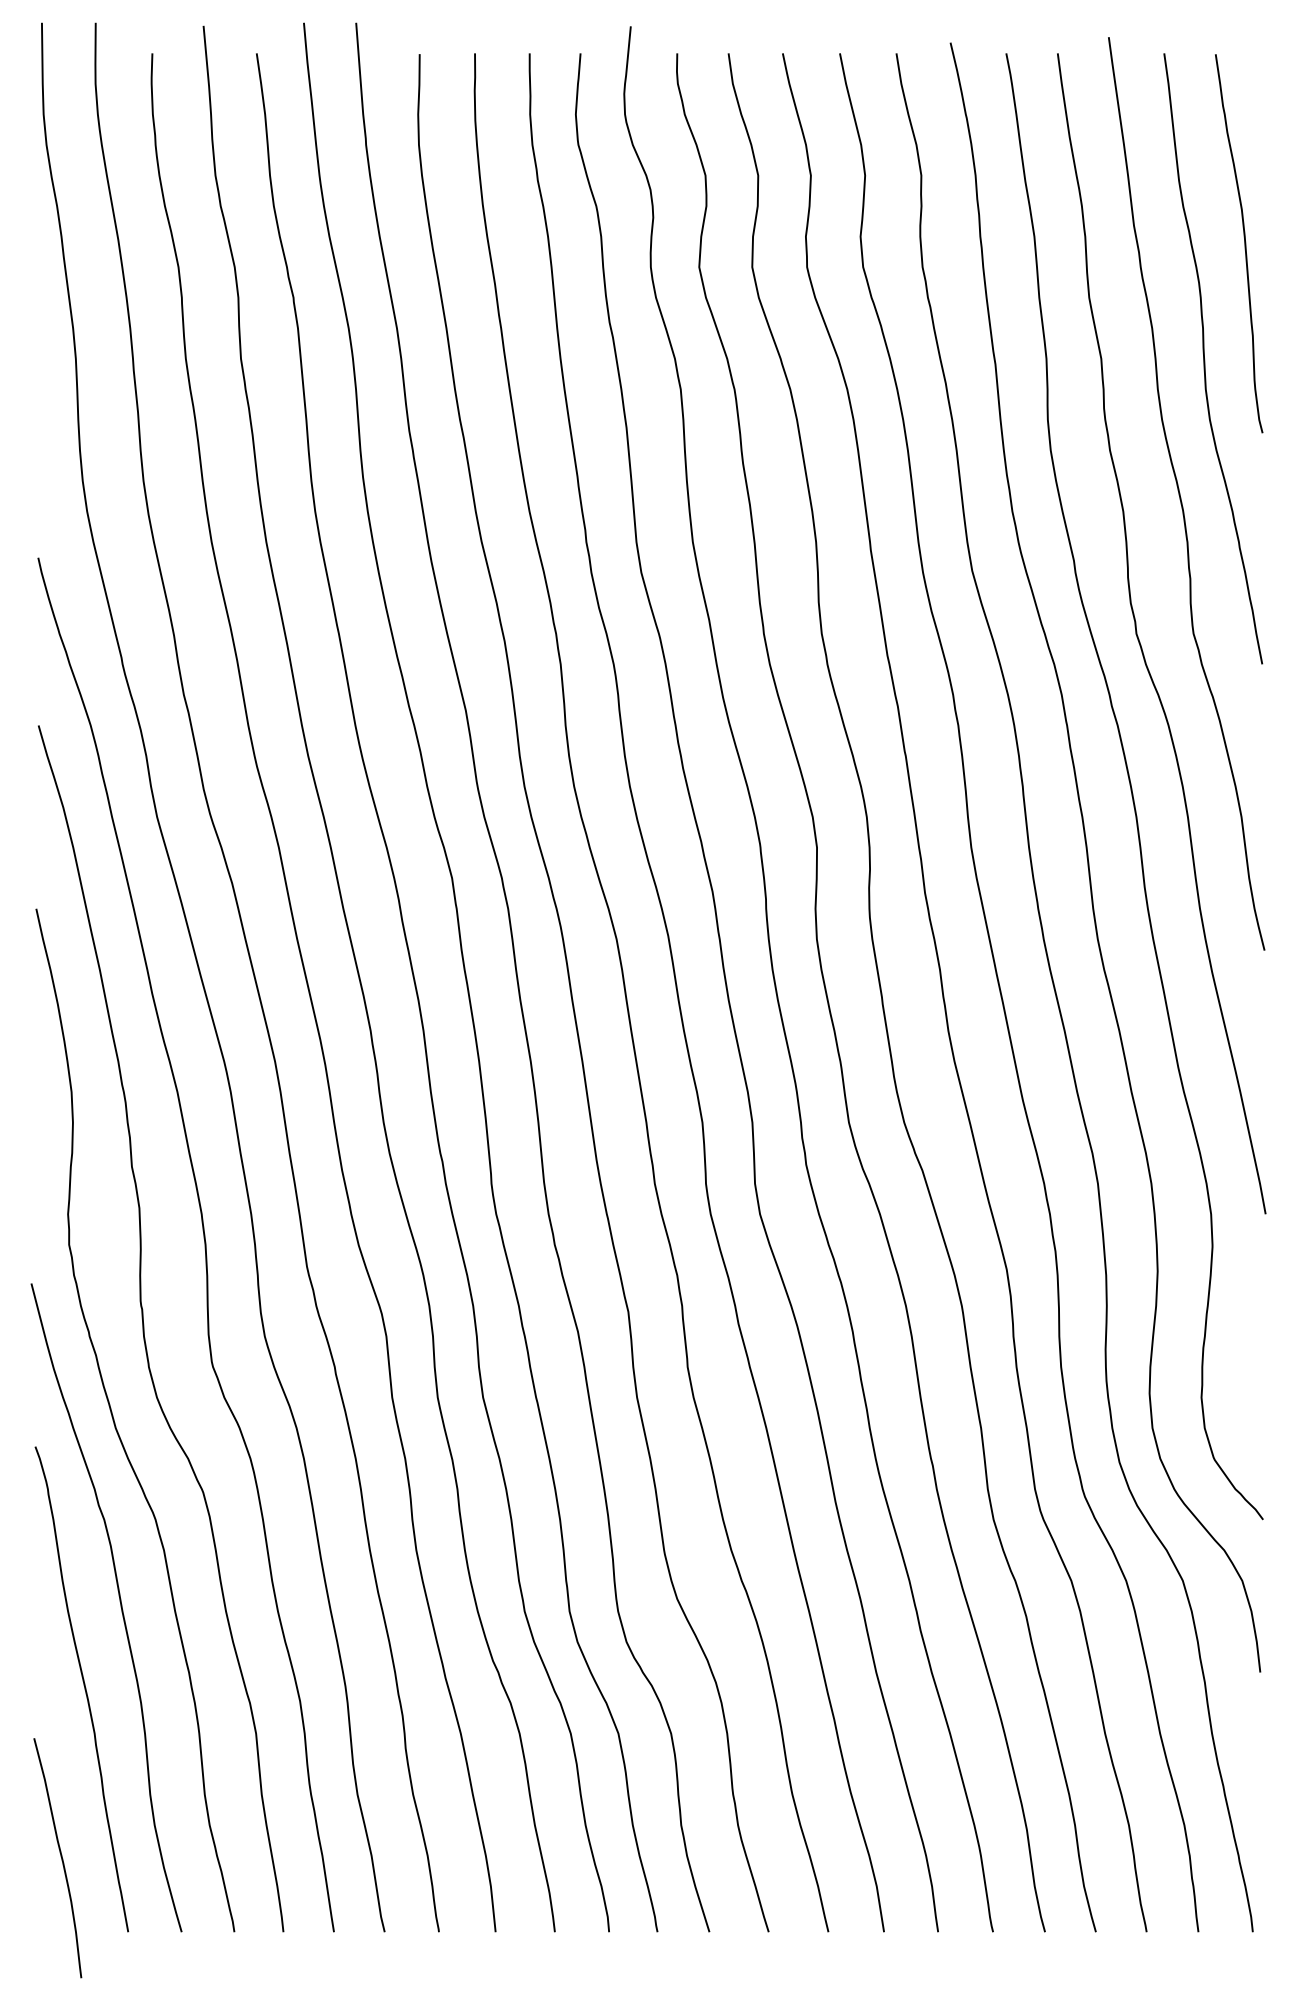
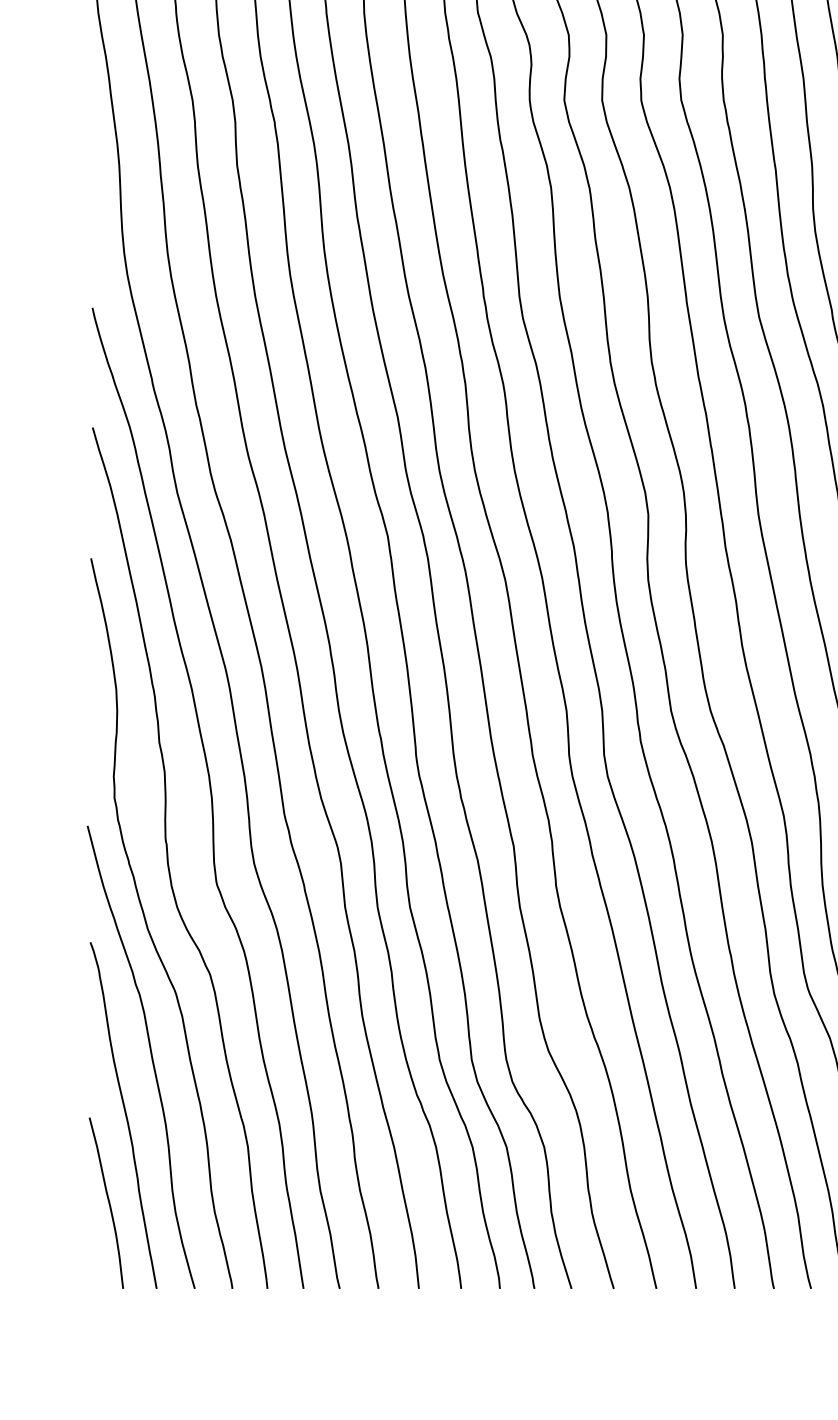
curve: (60, 1856) -> (108, 1202), moved

